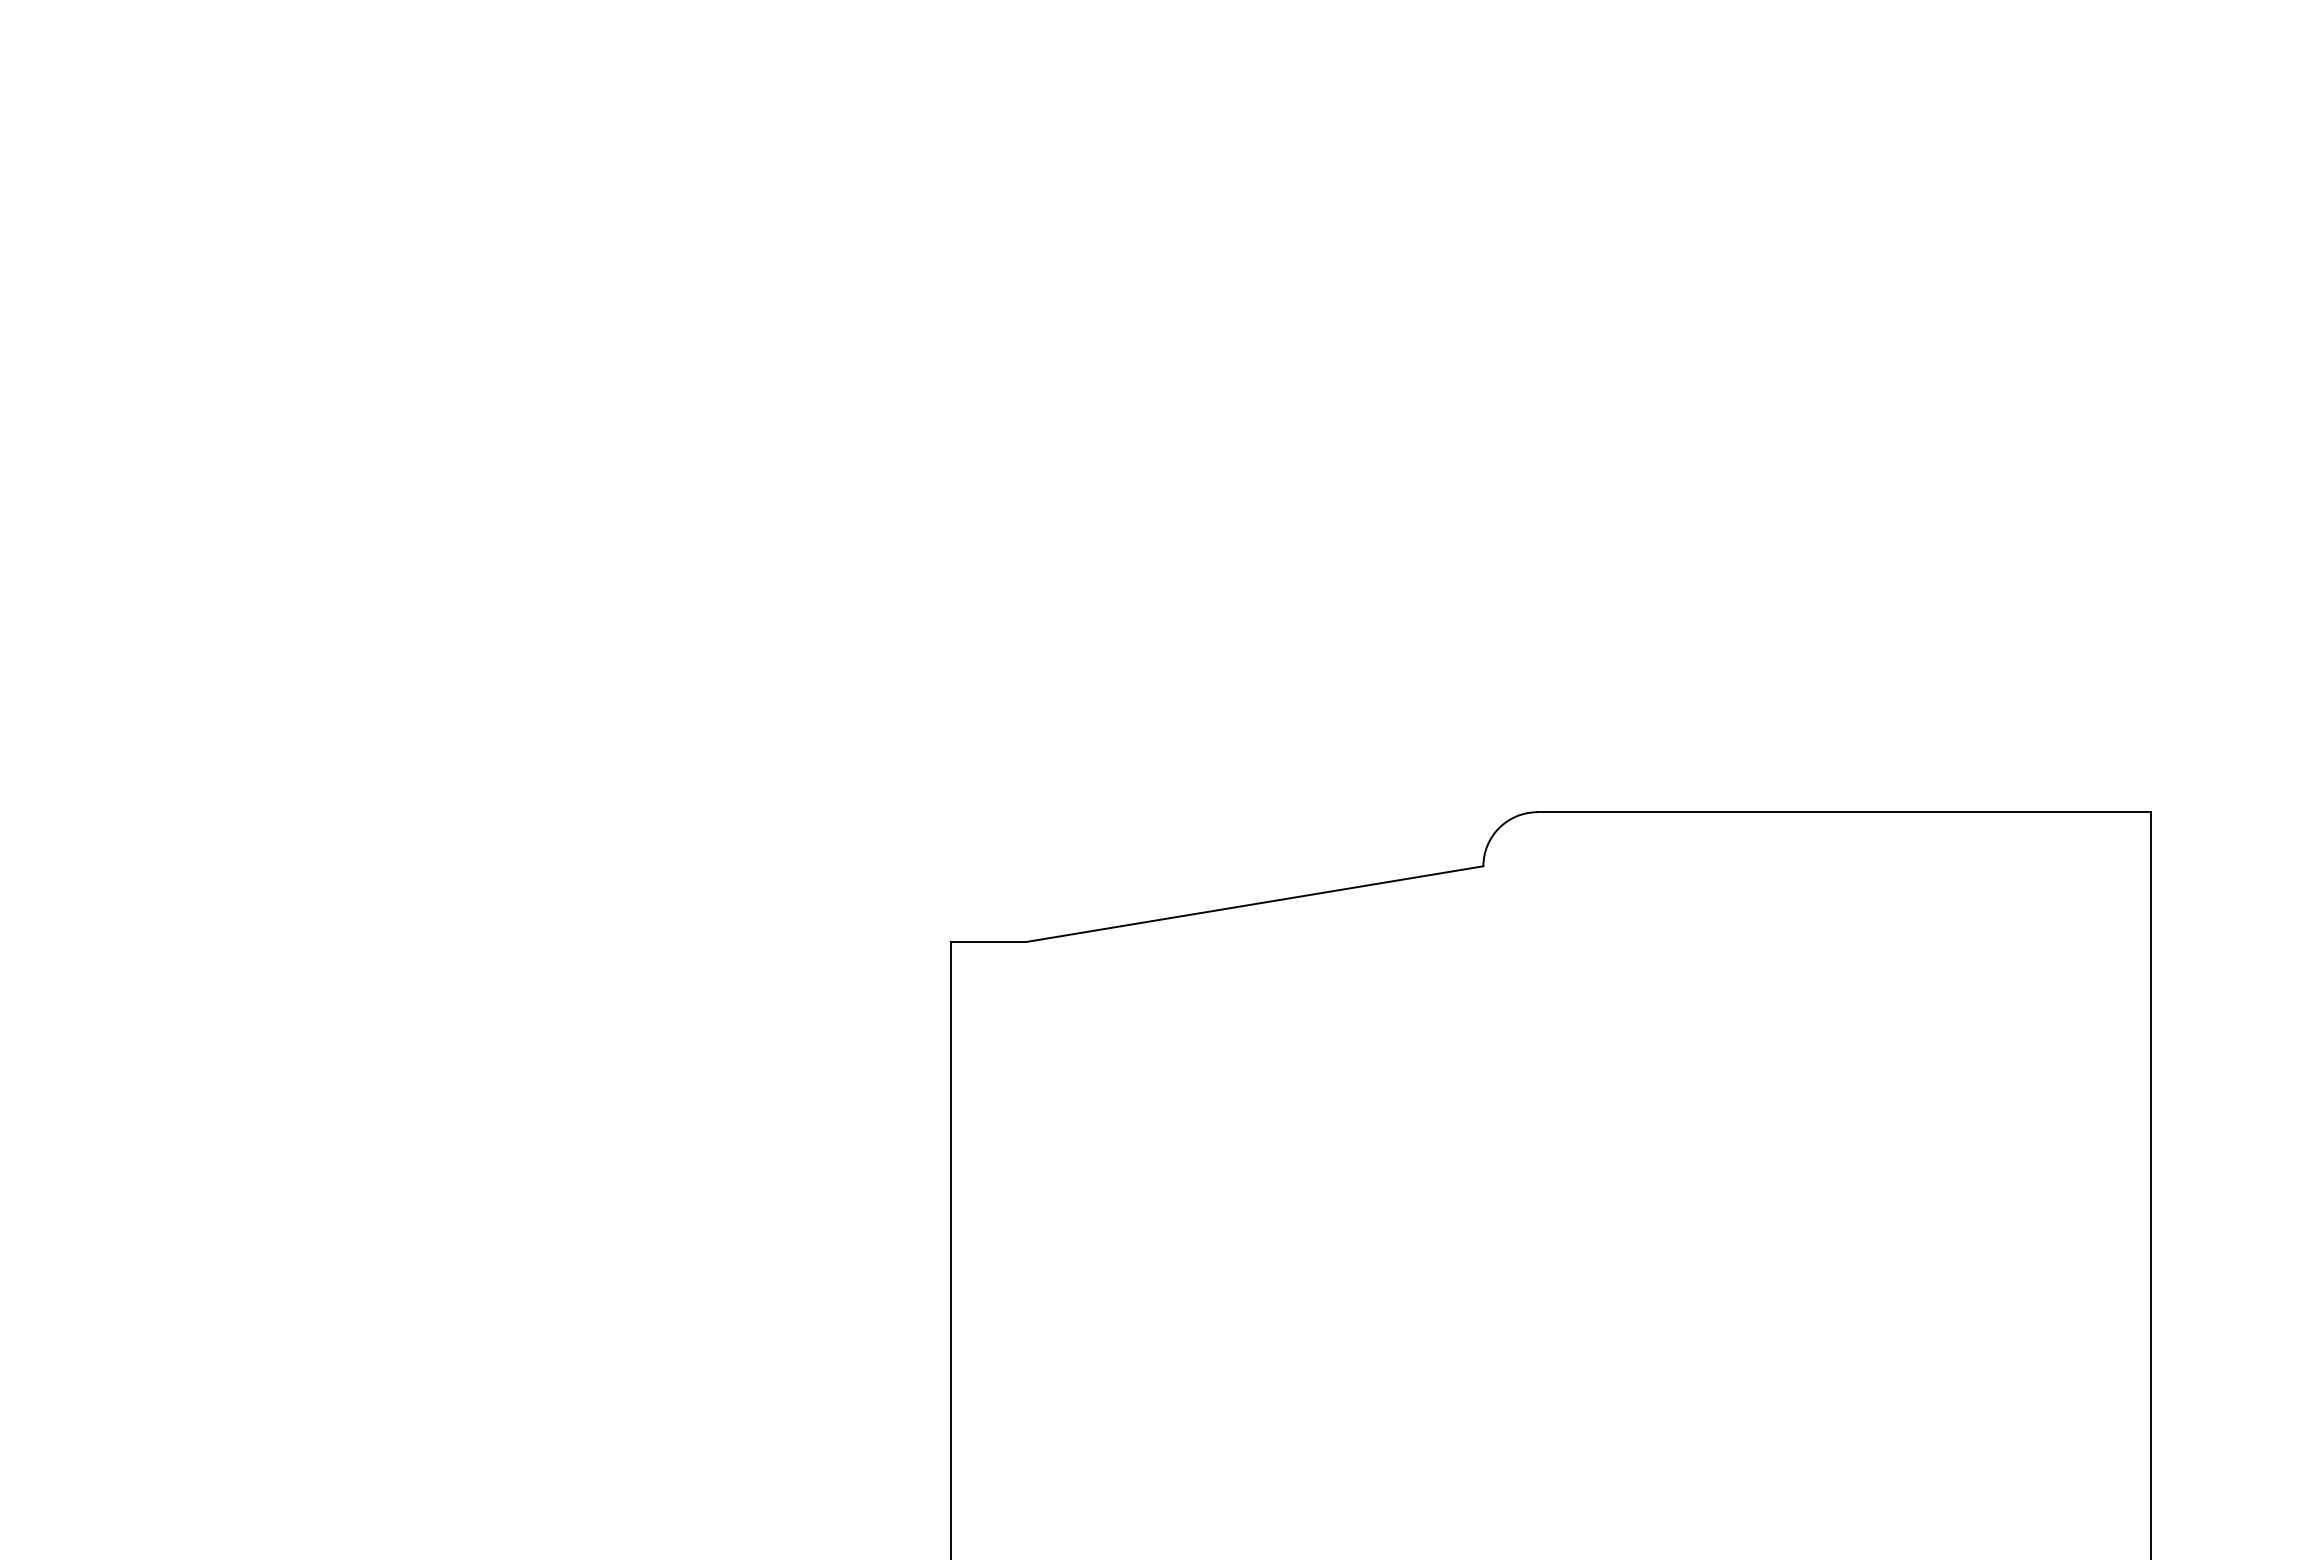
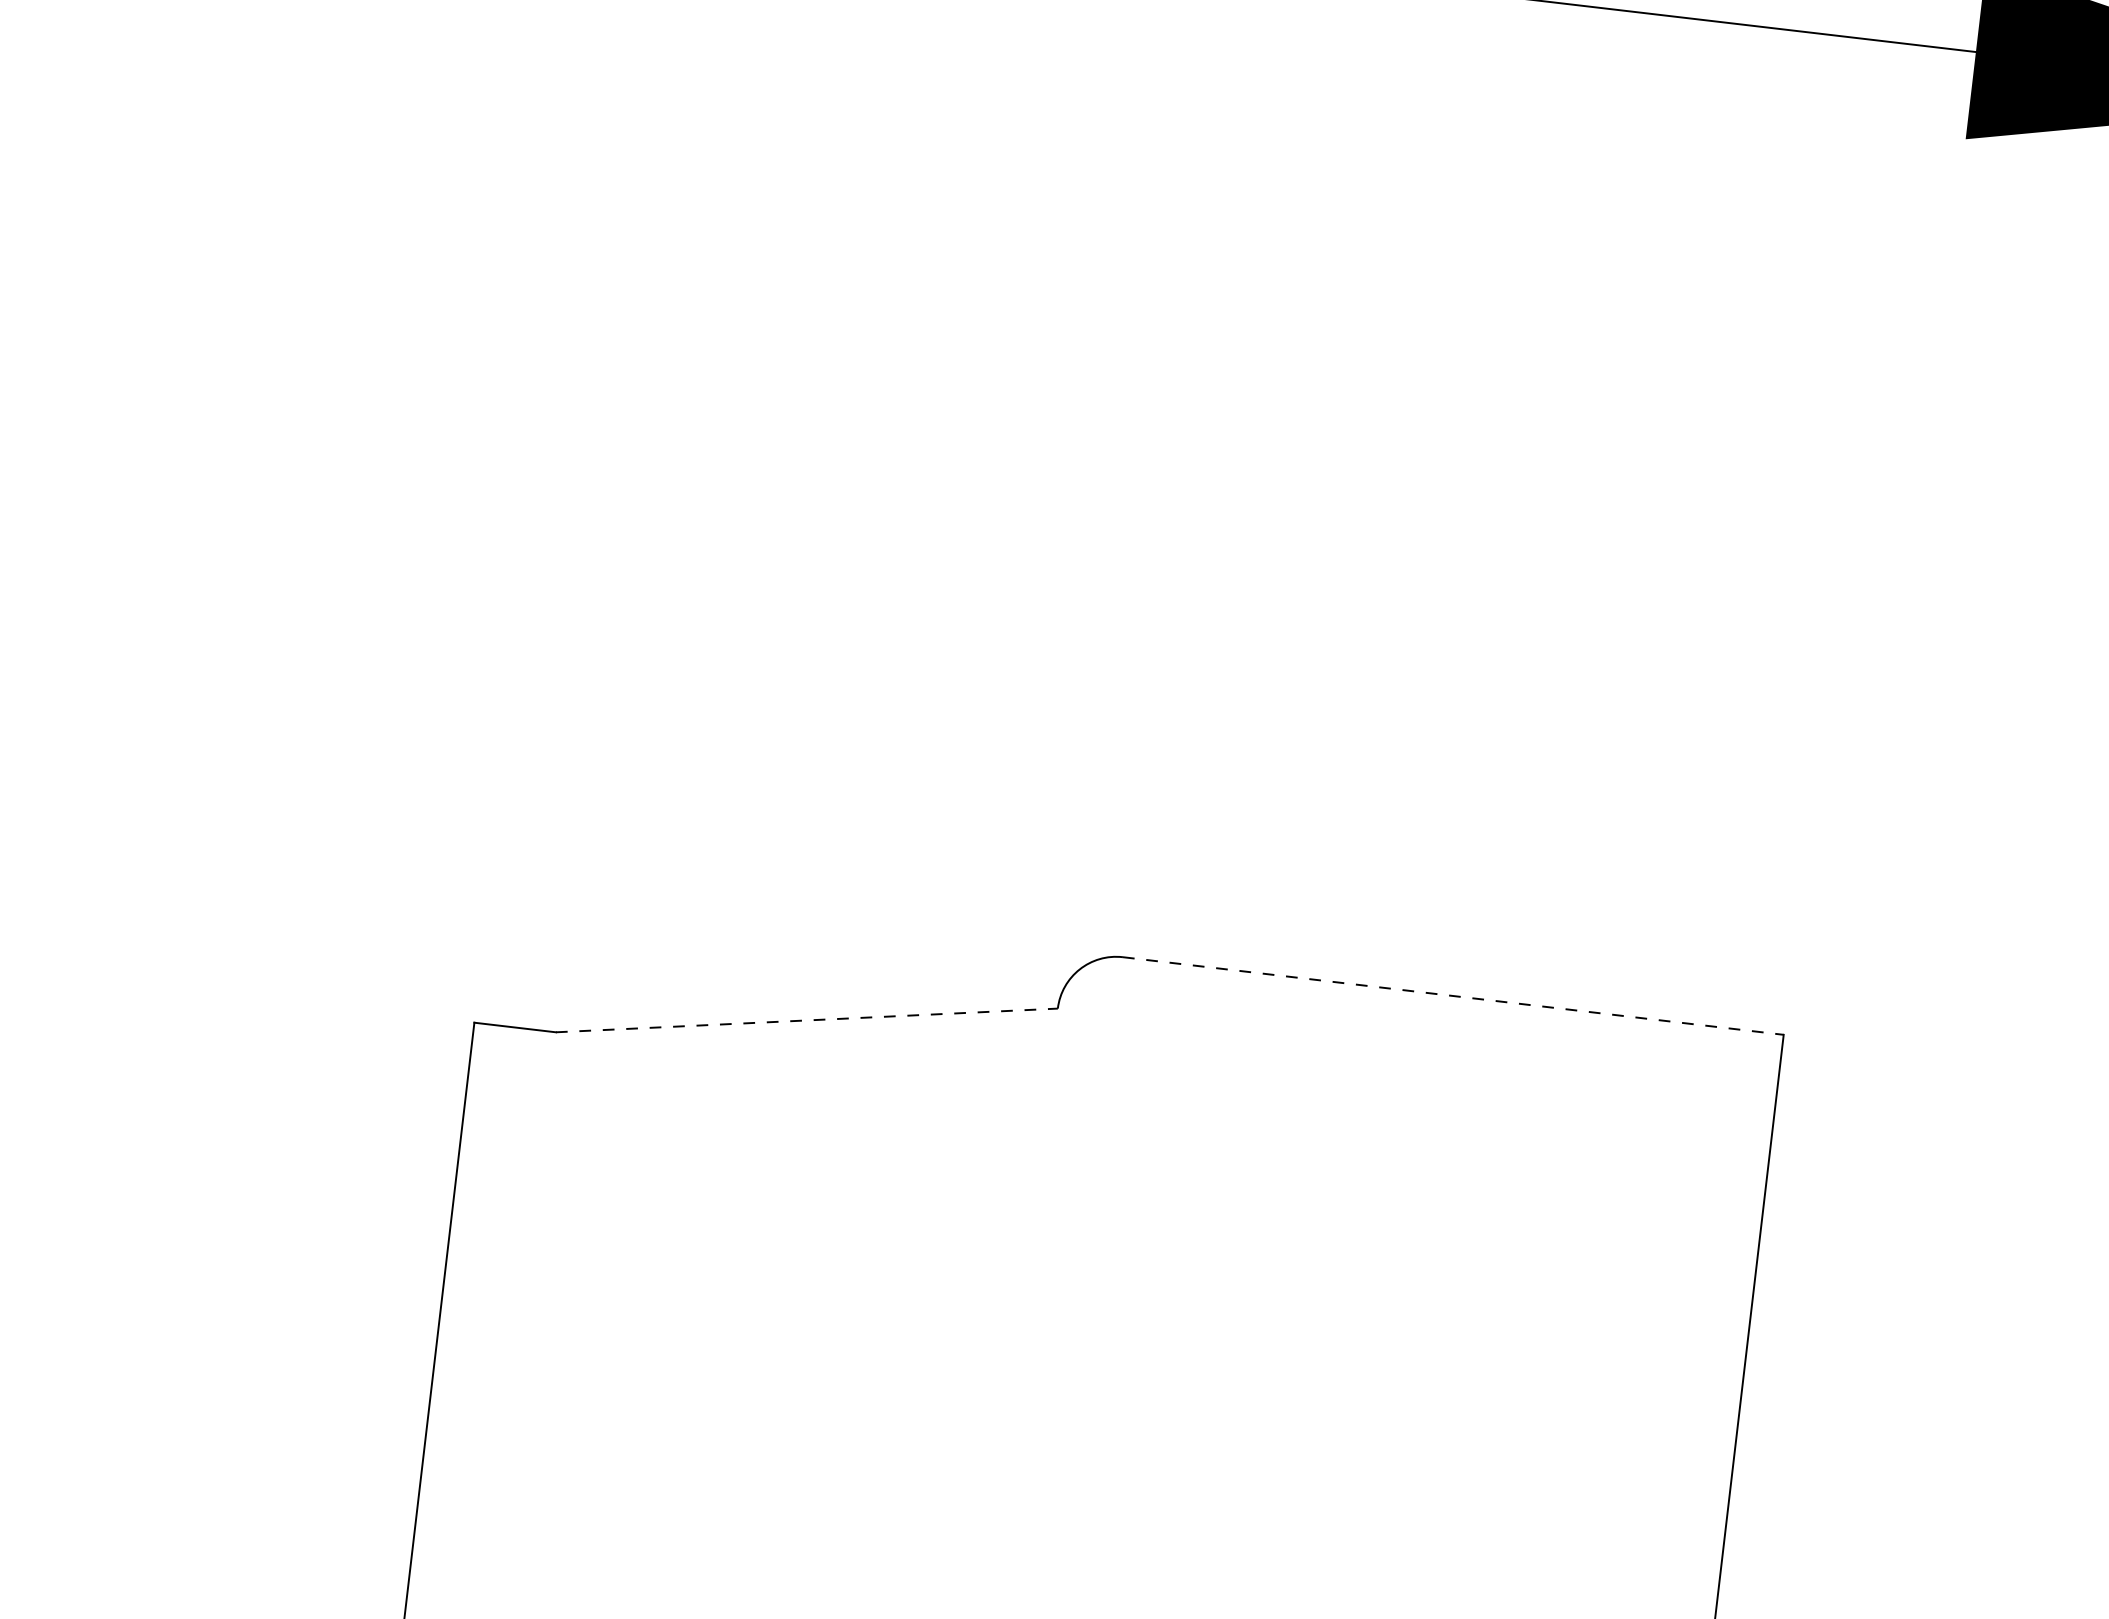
line: (1844, 812) -> (1453, 996), solid -> dashed
line: (1254, 904) -> (806, 1020), solid -> dashed

